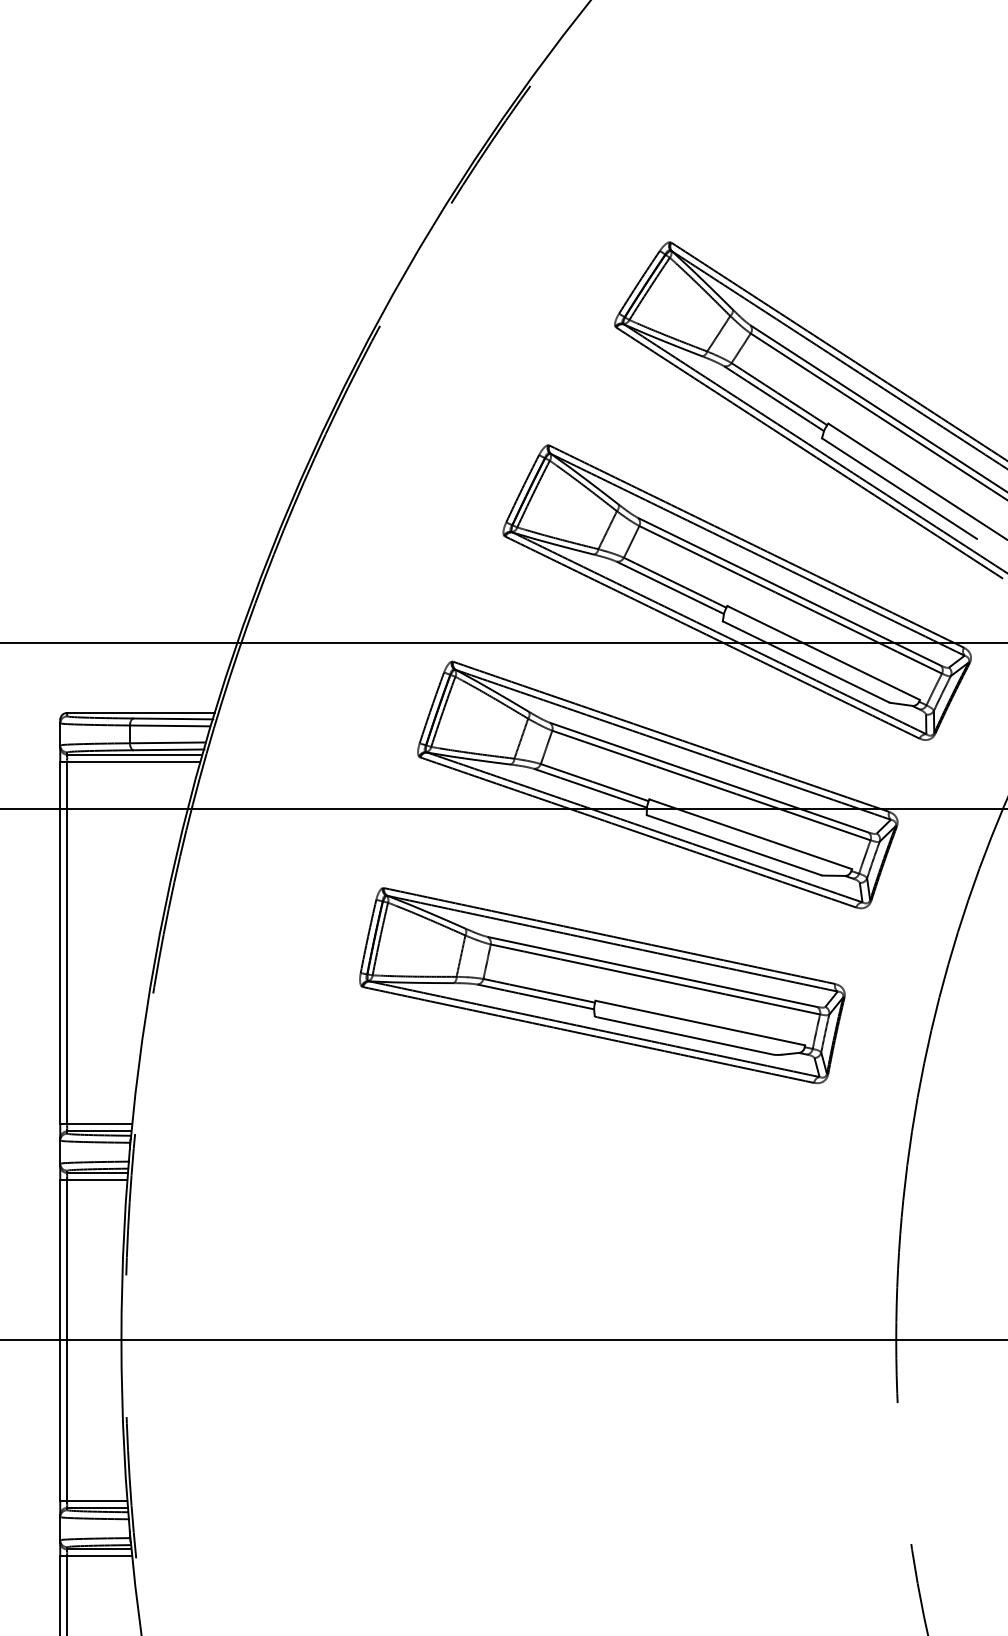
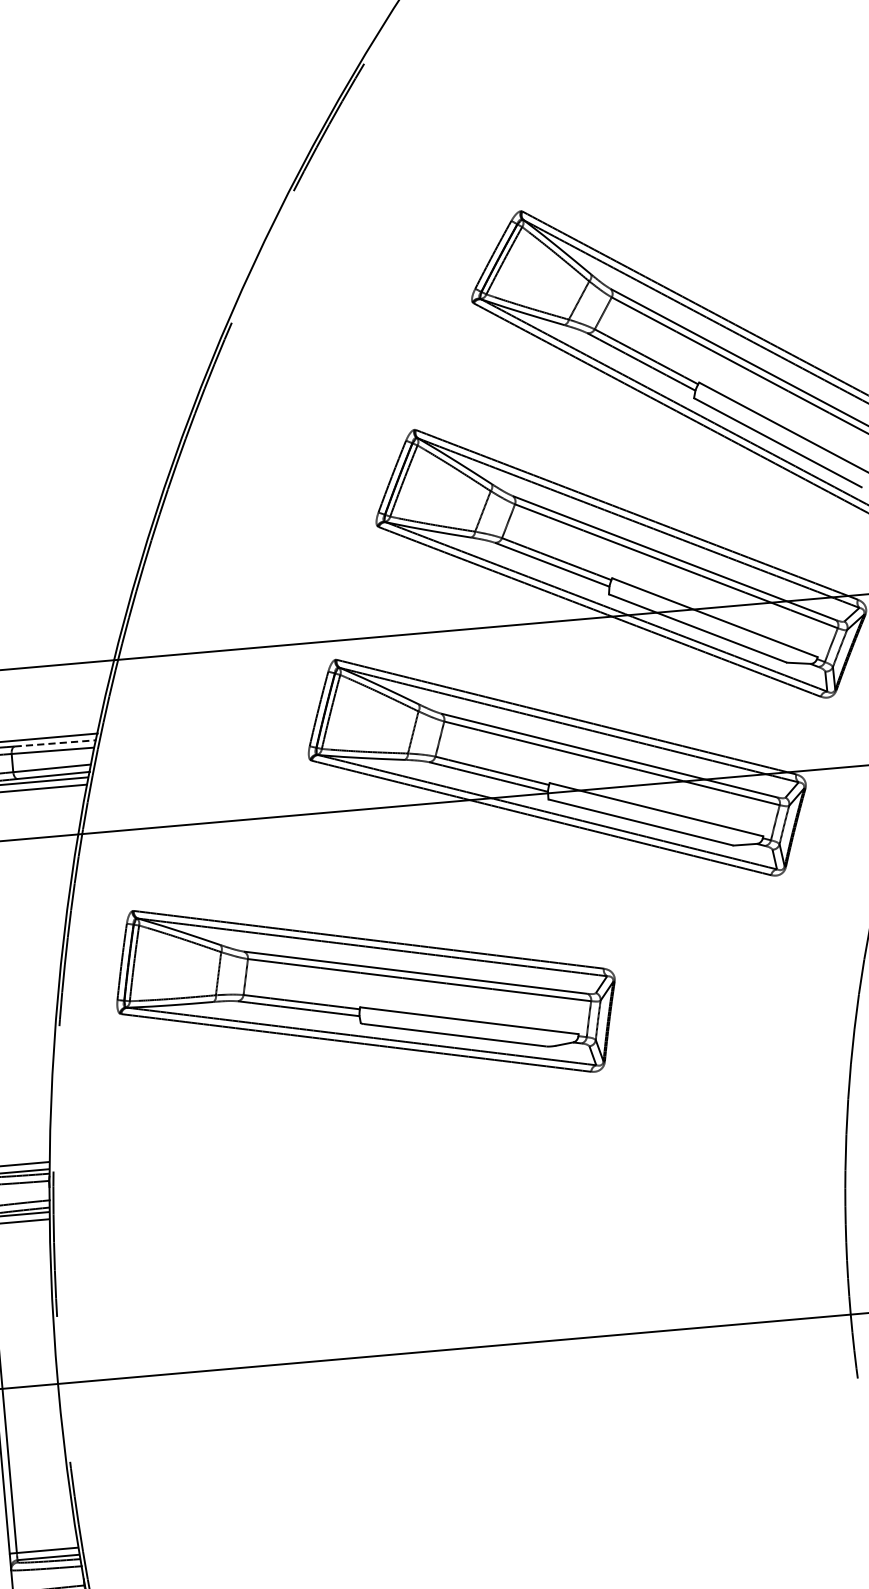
line: (173, 718) -> (55, 742), solid -> dashed
part: (602, 985) -> (365, 991), moved

